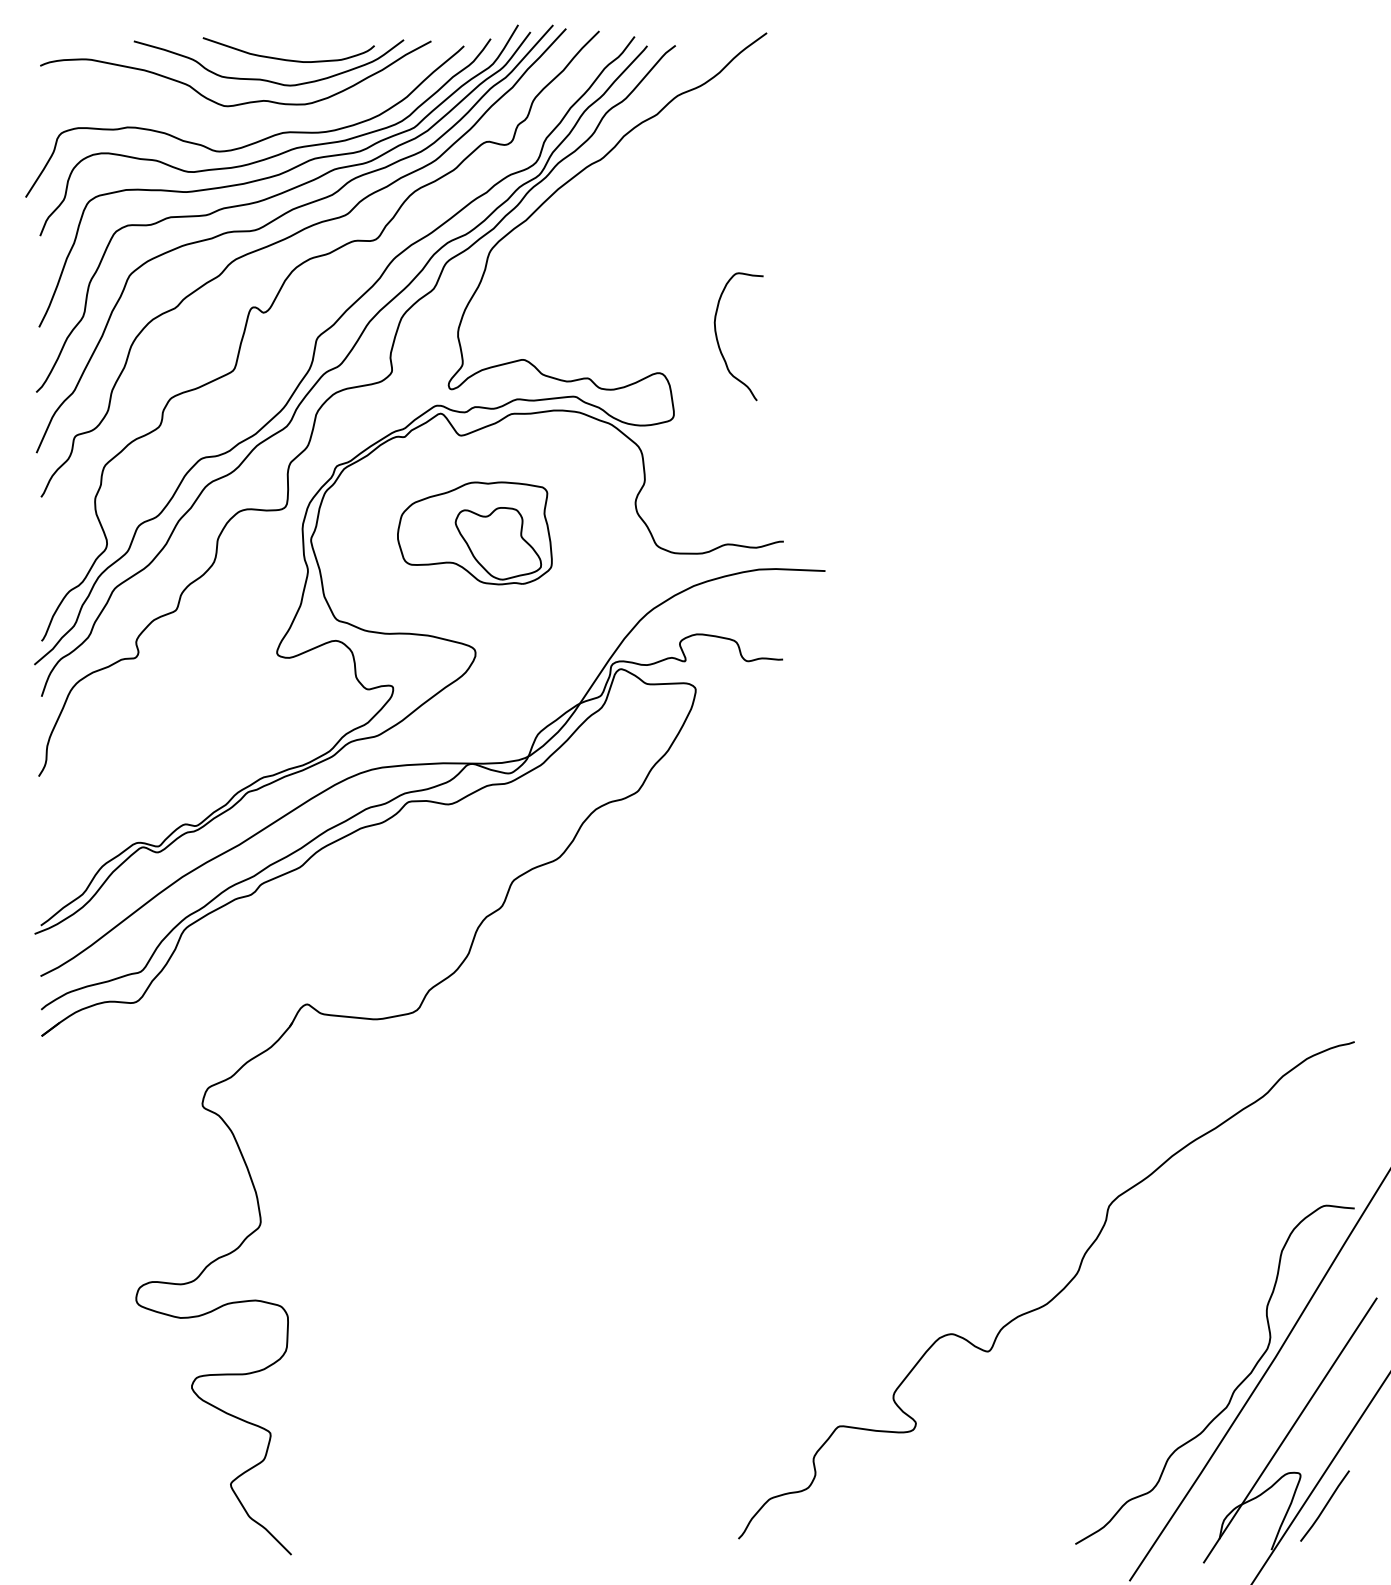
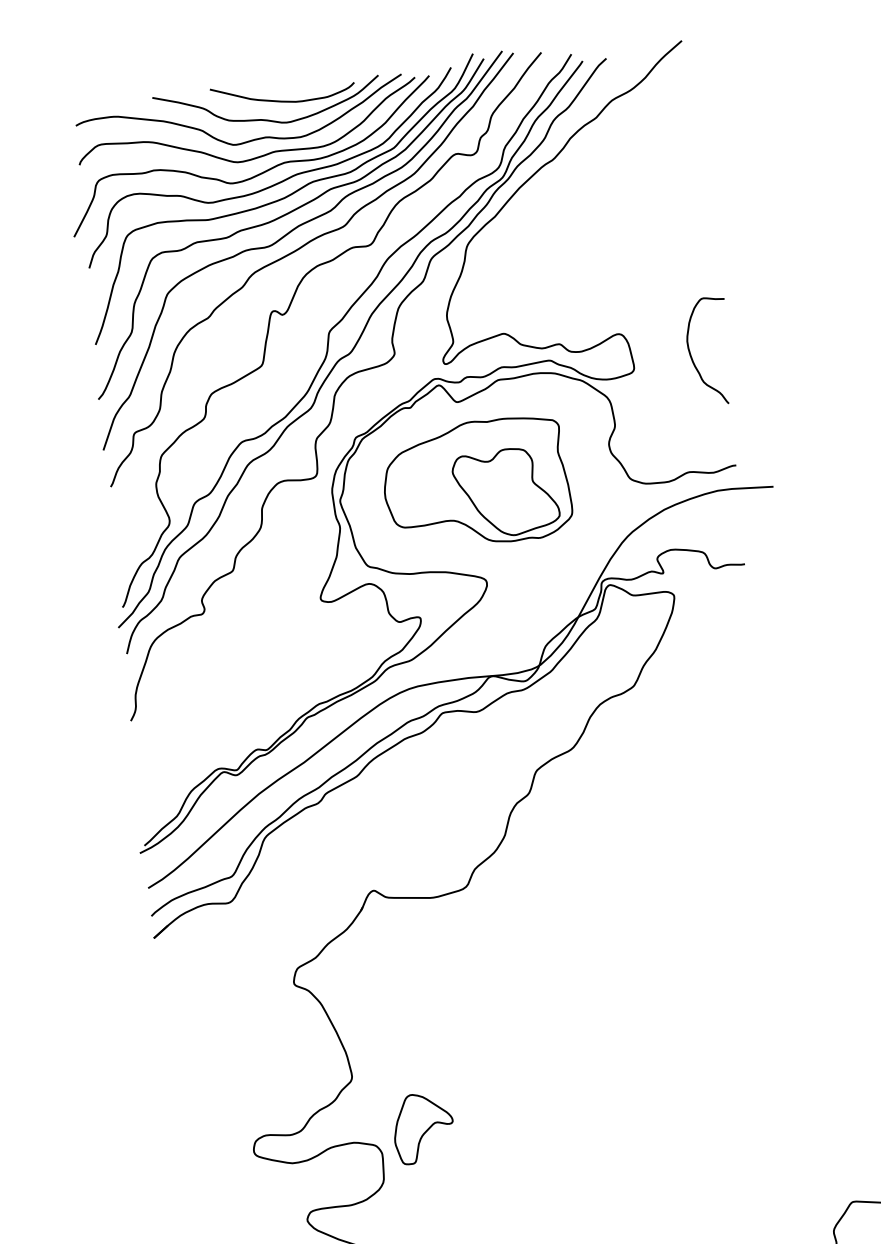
curve: (252, 122) -> (258, 156), added
curve: (719, 343) -> (692, 358), moved
part: (474, 533) -> (476, 483), size x1.43
part: (339, 1291) -> (423, 1128), added

